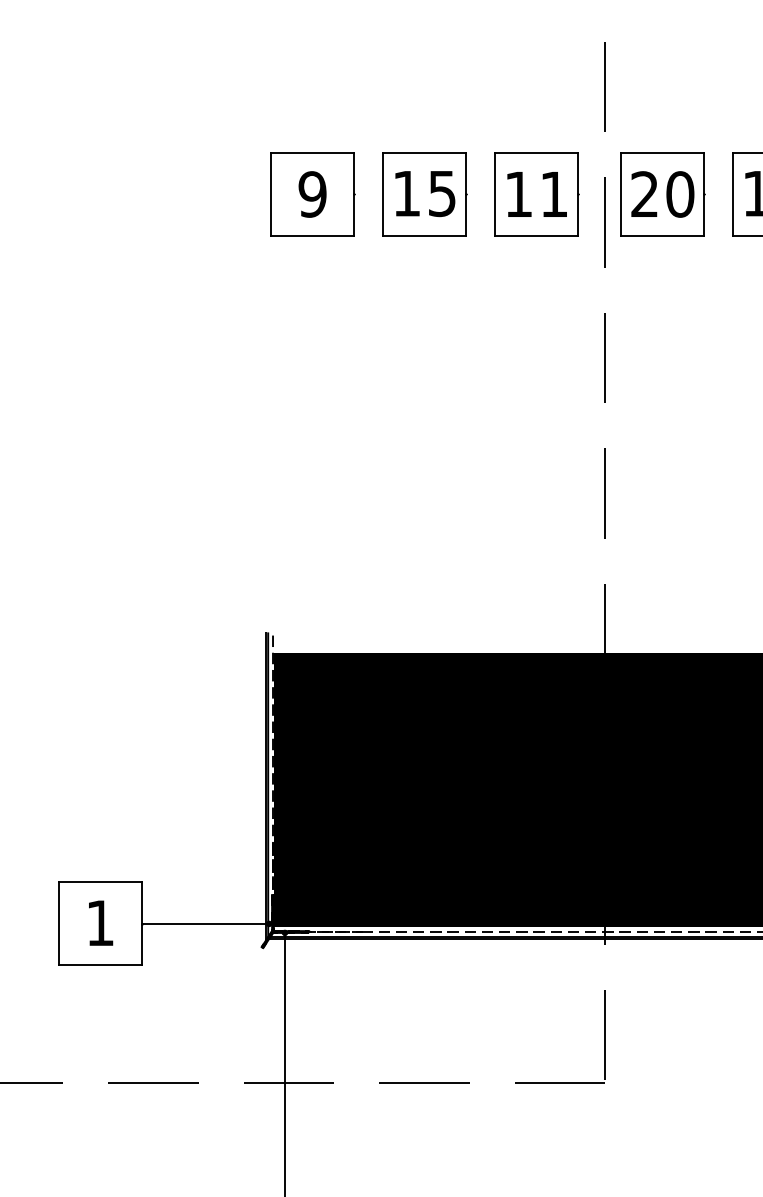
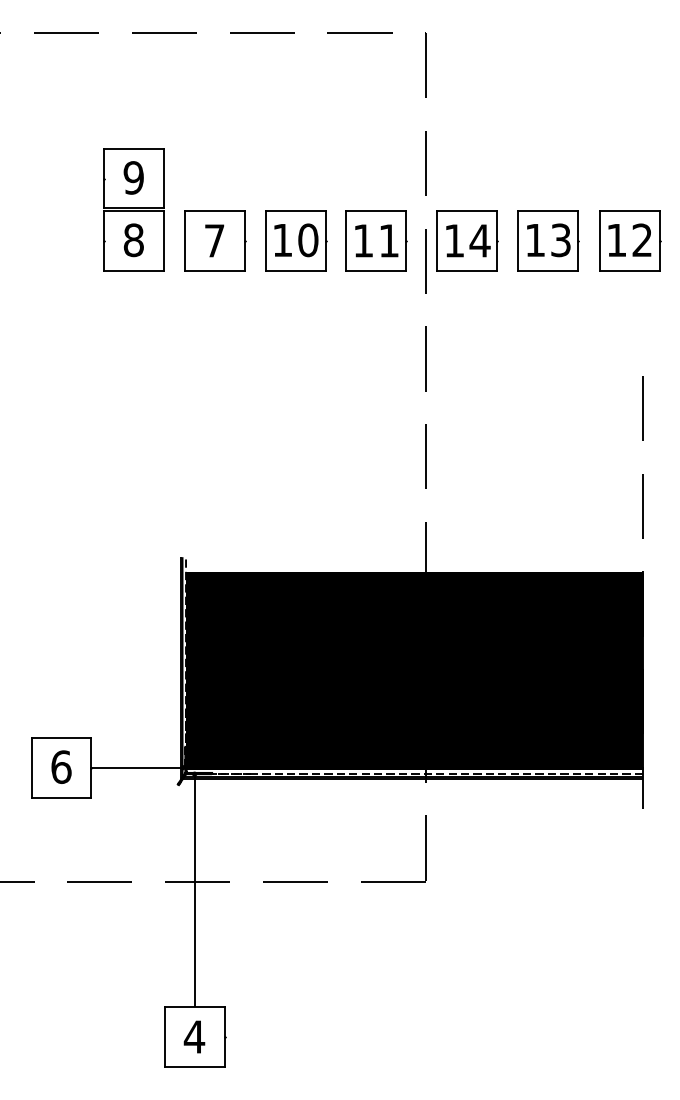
part: (200, 150) -> (133, 209), added
text: (312, 193) -> (214, 240), 9 -> 7
text: (442, 193) -> (308, 240), 15 -> 10
text: (662, 193) -> (467, 240), 20 -> 14
text: (100, 922) -> (61, 766), 1 -> 6

